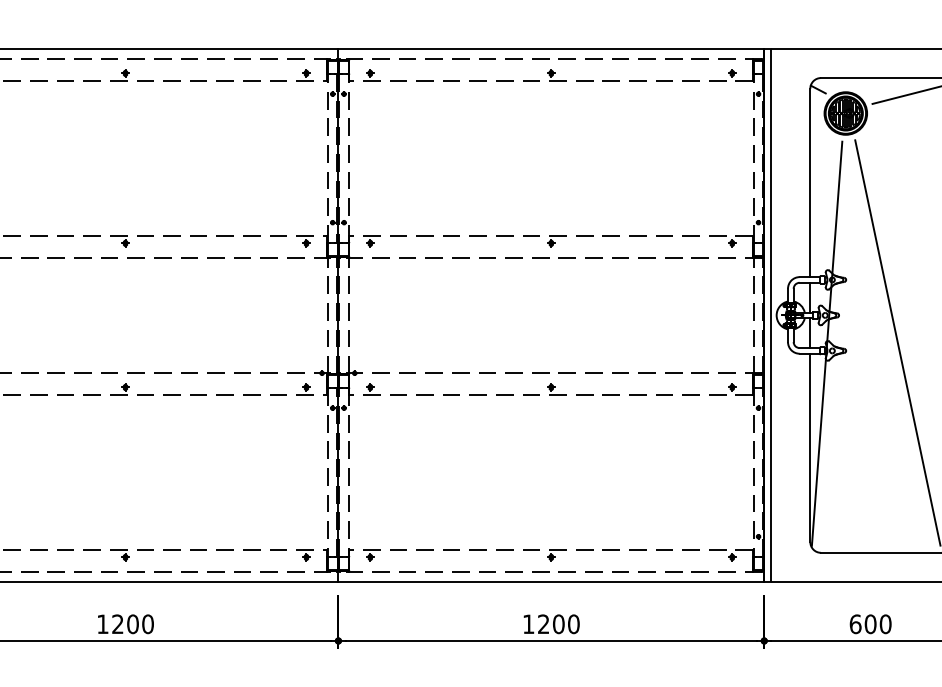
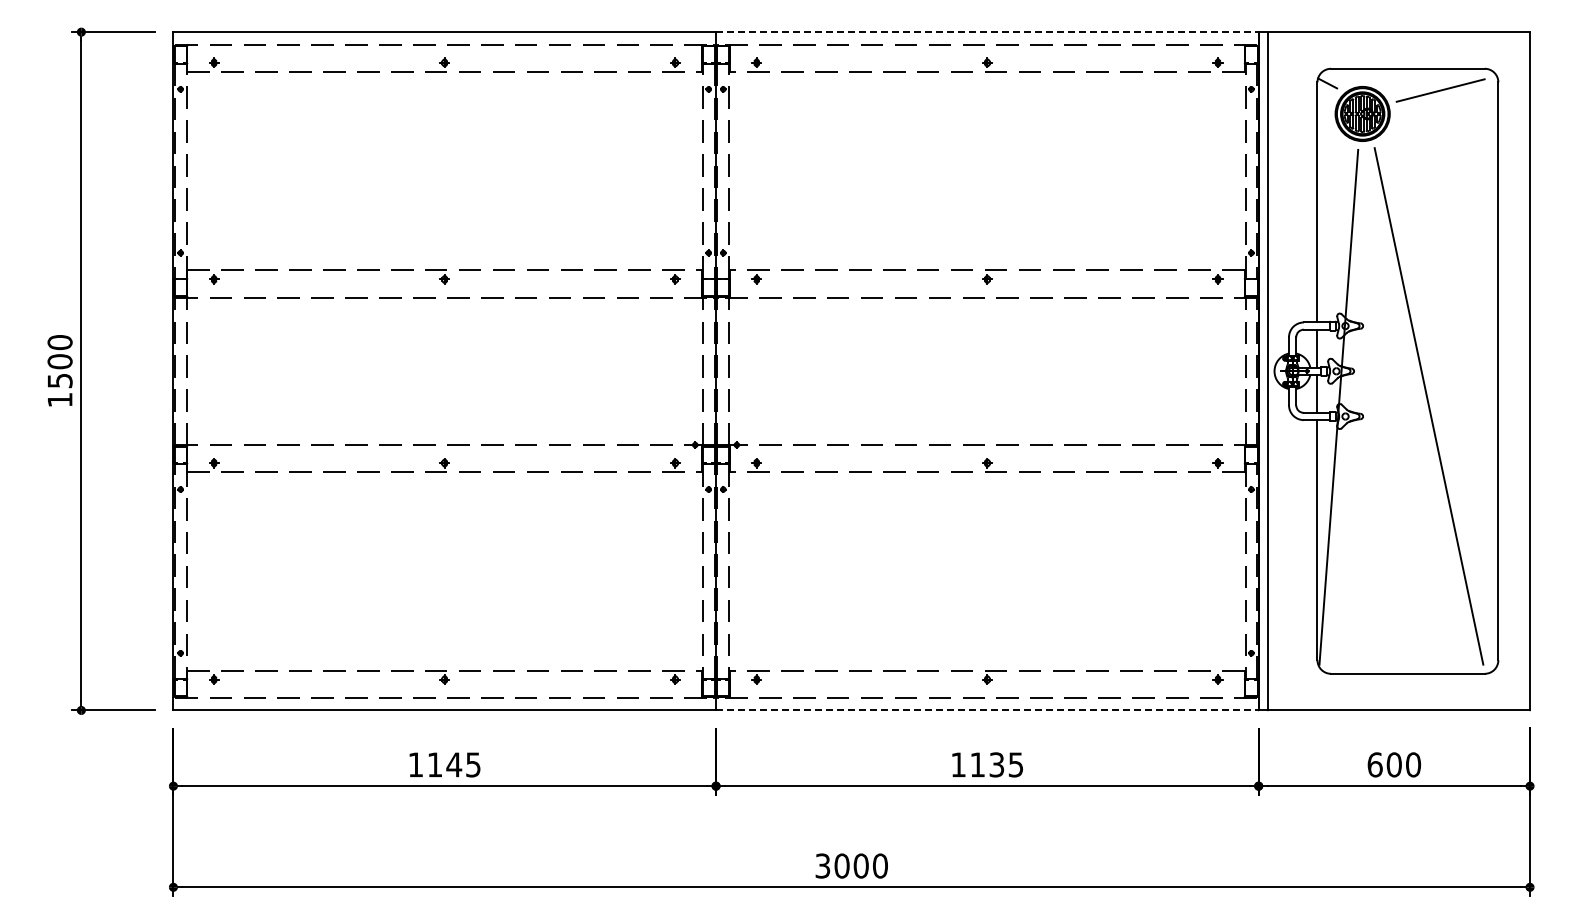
line: (551, 49) -> (987, 32), solid -> dashed
line: (551, 581) -> (987, 710), solid -> dashed
text: (132, 623) -> (453, 764), 1200 -> 1145
text: (558, 623) -> (996, 764), 1200 -> 1135

